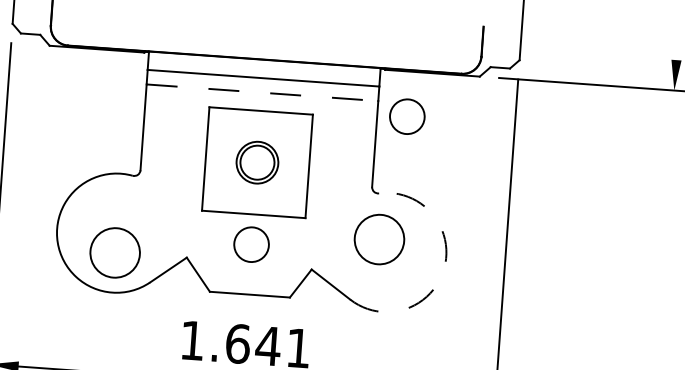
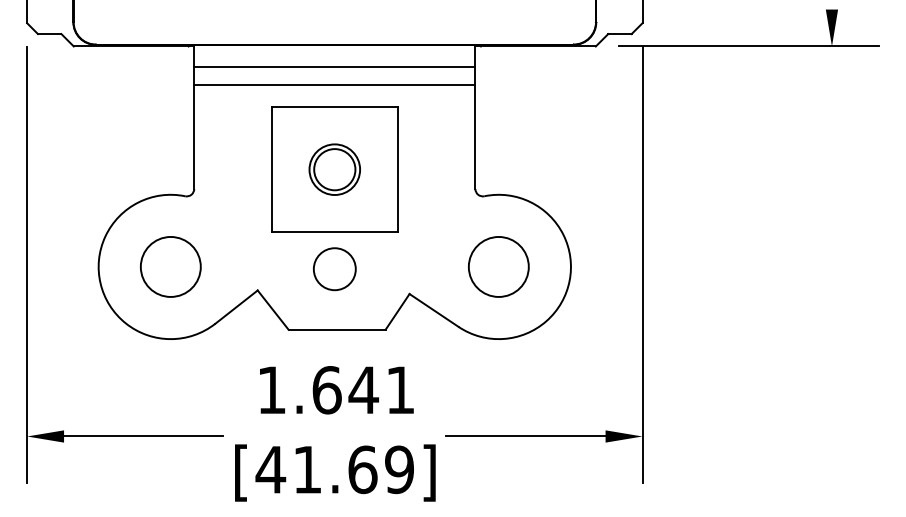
line: (262, 92) -> (334, 84), dashed -> solid
circle: (407, 116) -> (511, 101), removed
circle: (379, 239) -> (498, 266), moved
circle: (114, 252) -> (170, 266), moved
arc: (444, 267) -> (569, 280), dashed -> solid

